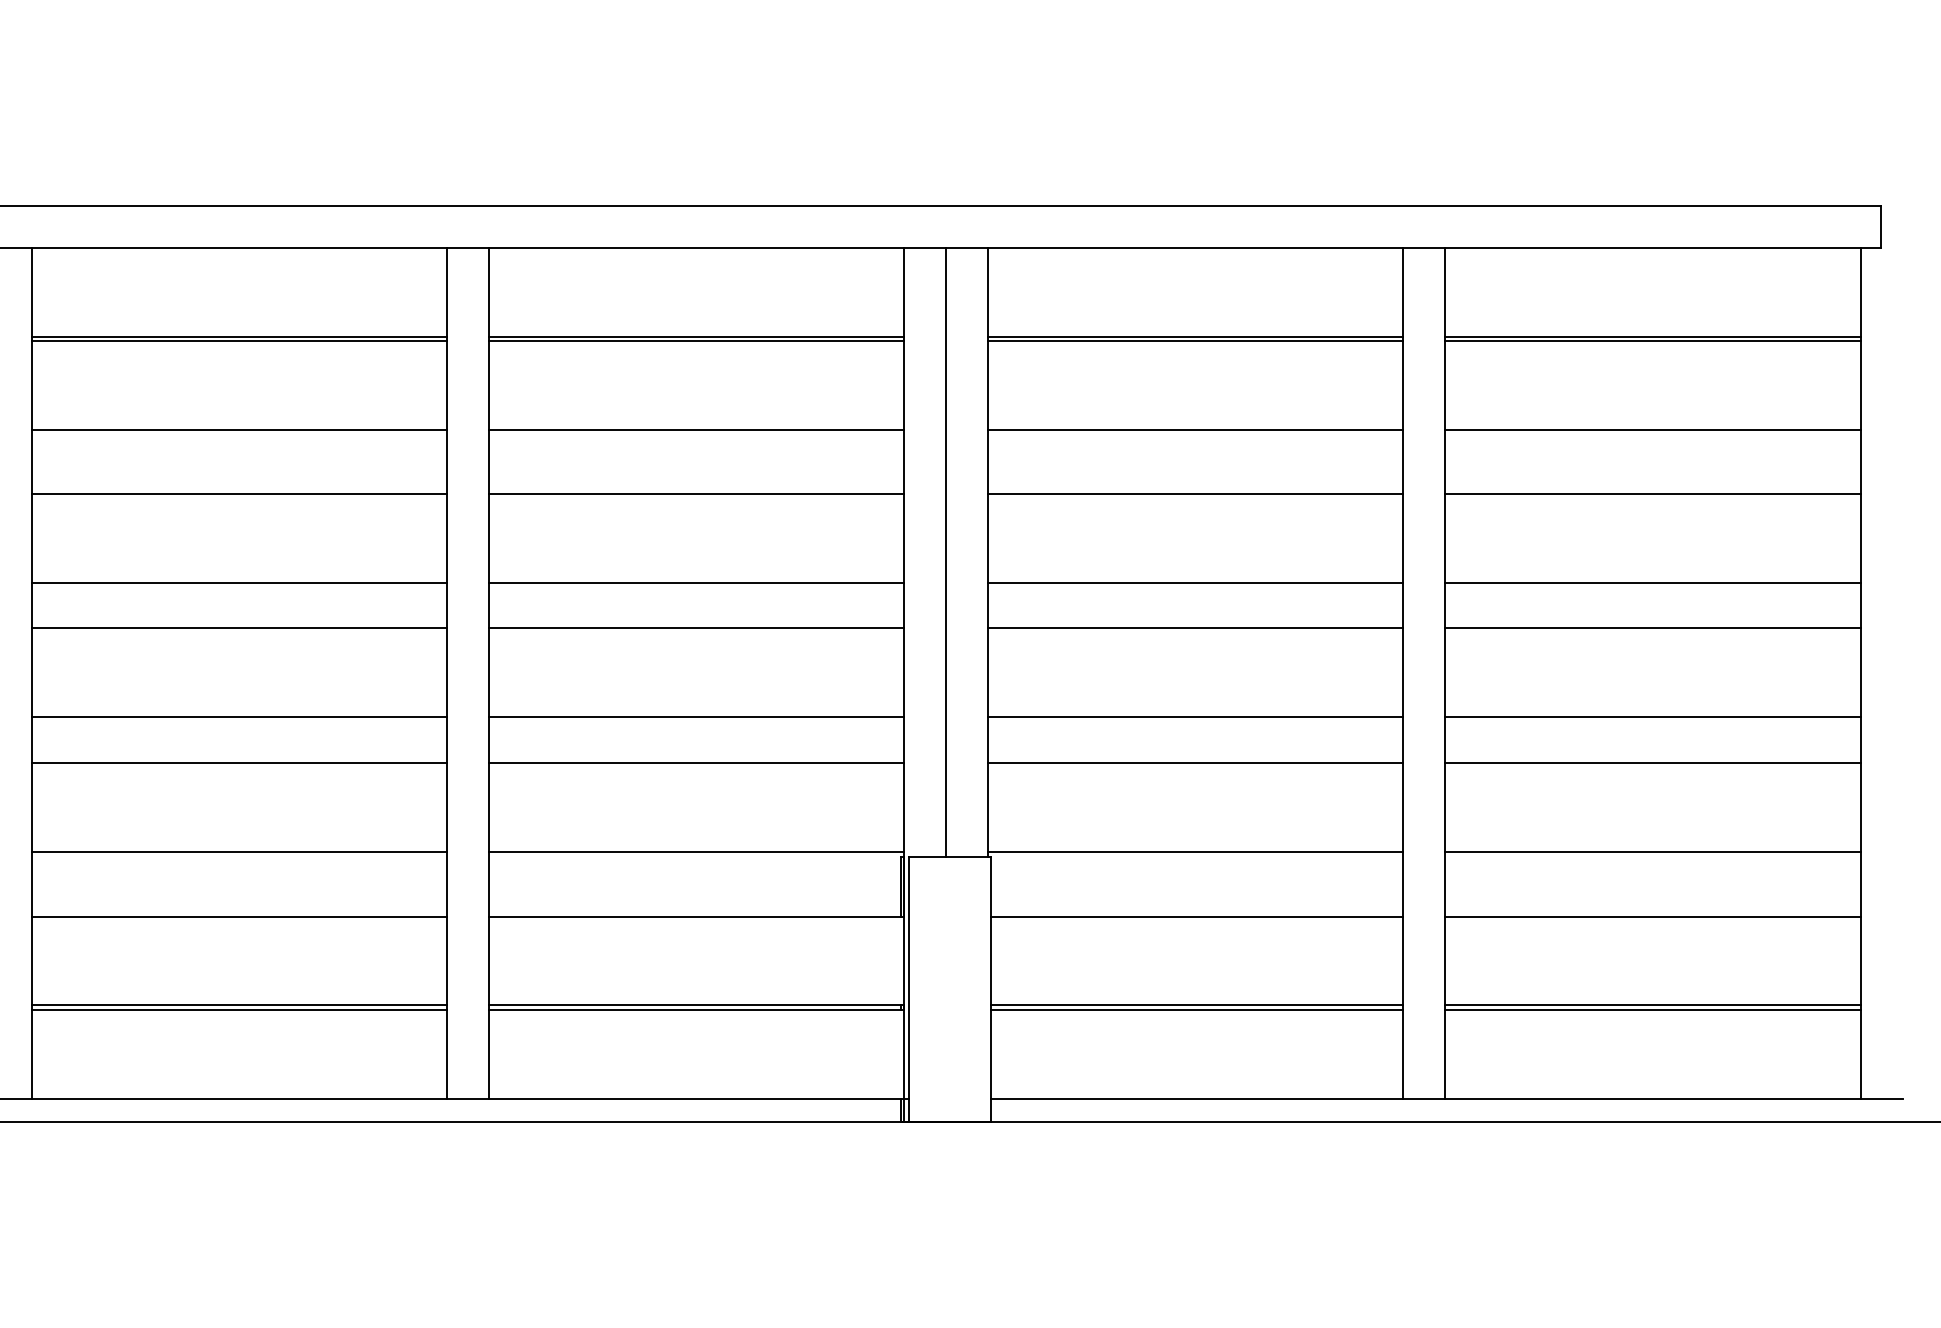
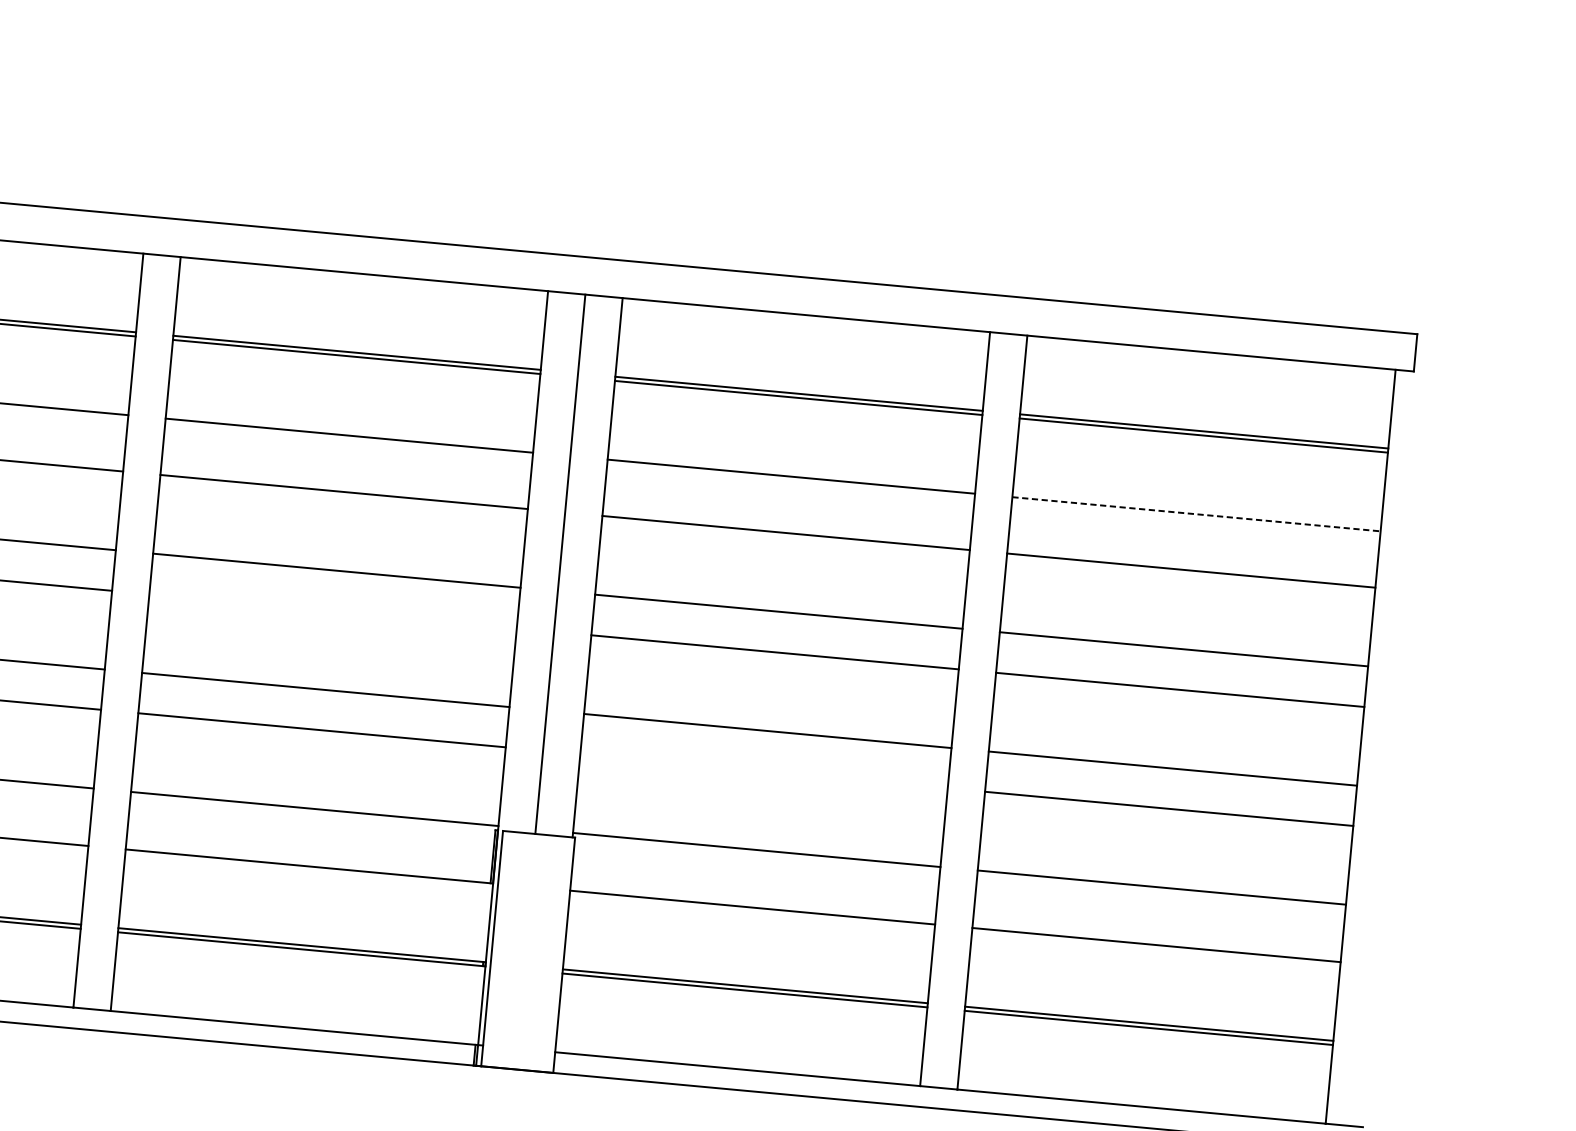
line: (1652, 430) -> (1196, 514), solid -> dashed
line: (695, 628) -> (332, 611), removed
line: (1194, 762) -> (763, 770), removed

